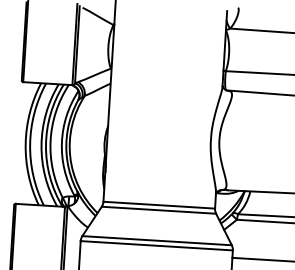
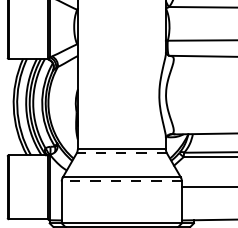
line: (158, 210) -> (121, 153), solid -> dashed
line: (156, 245) -> (121, 181), solid -> dashed

